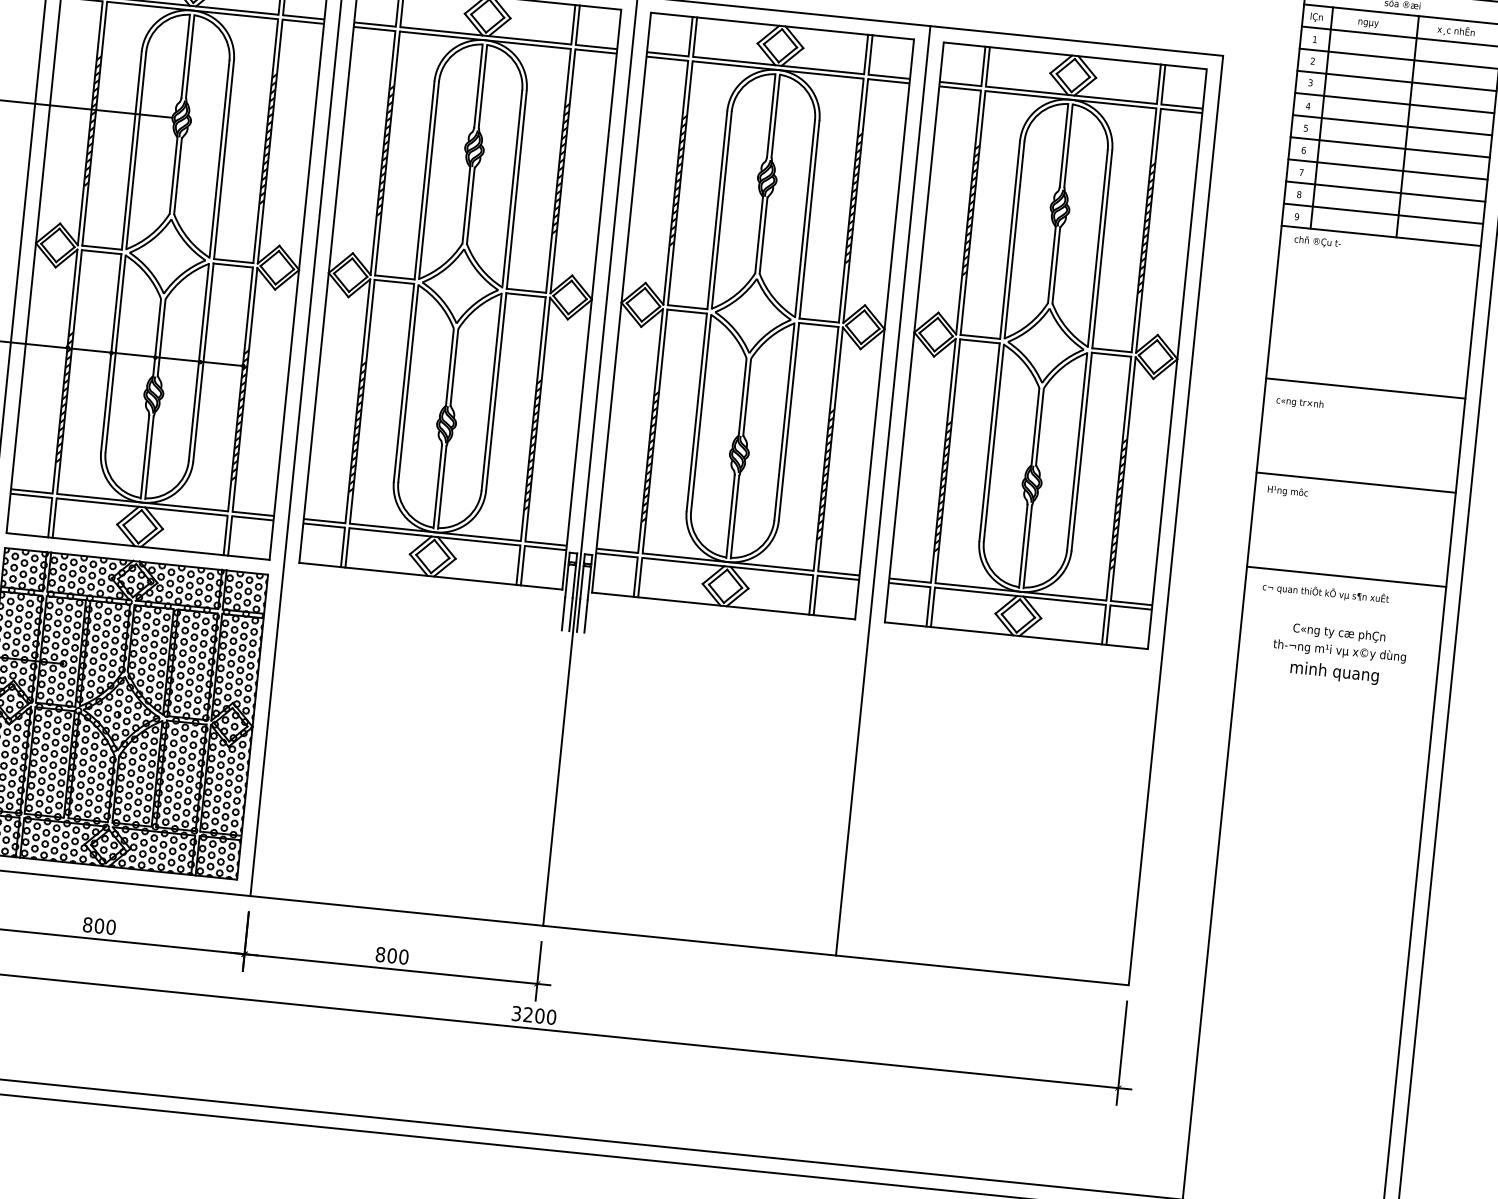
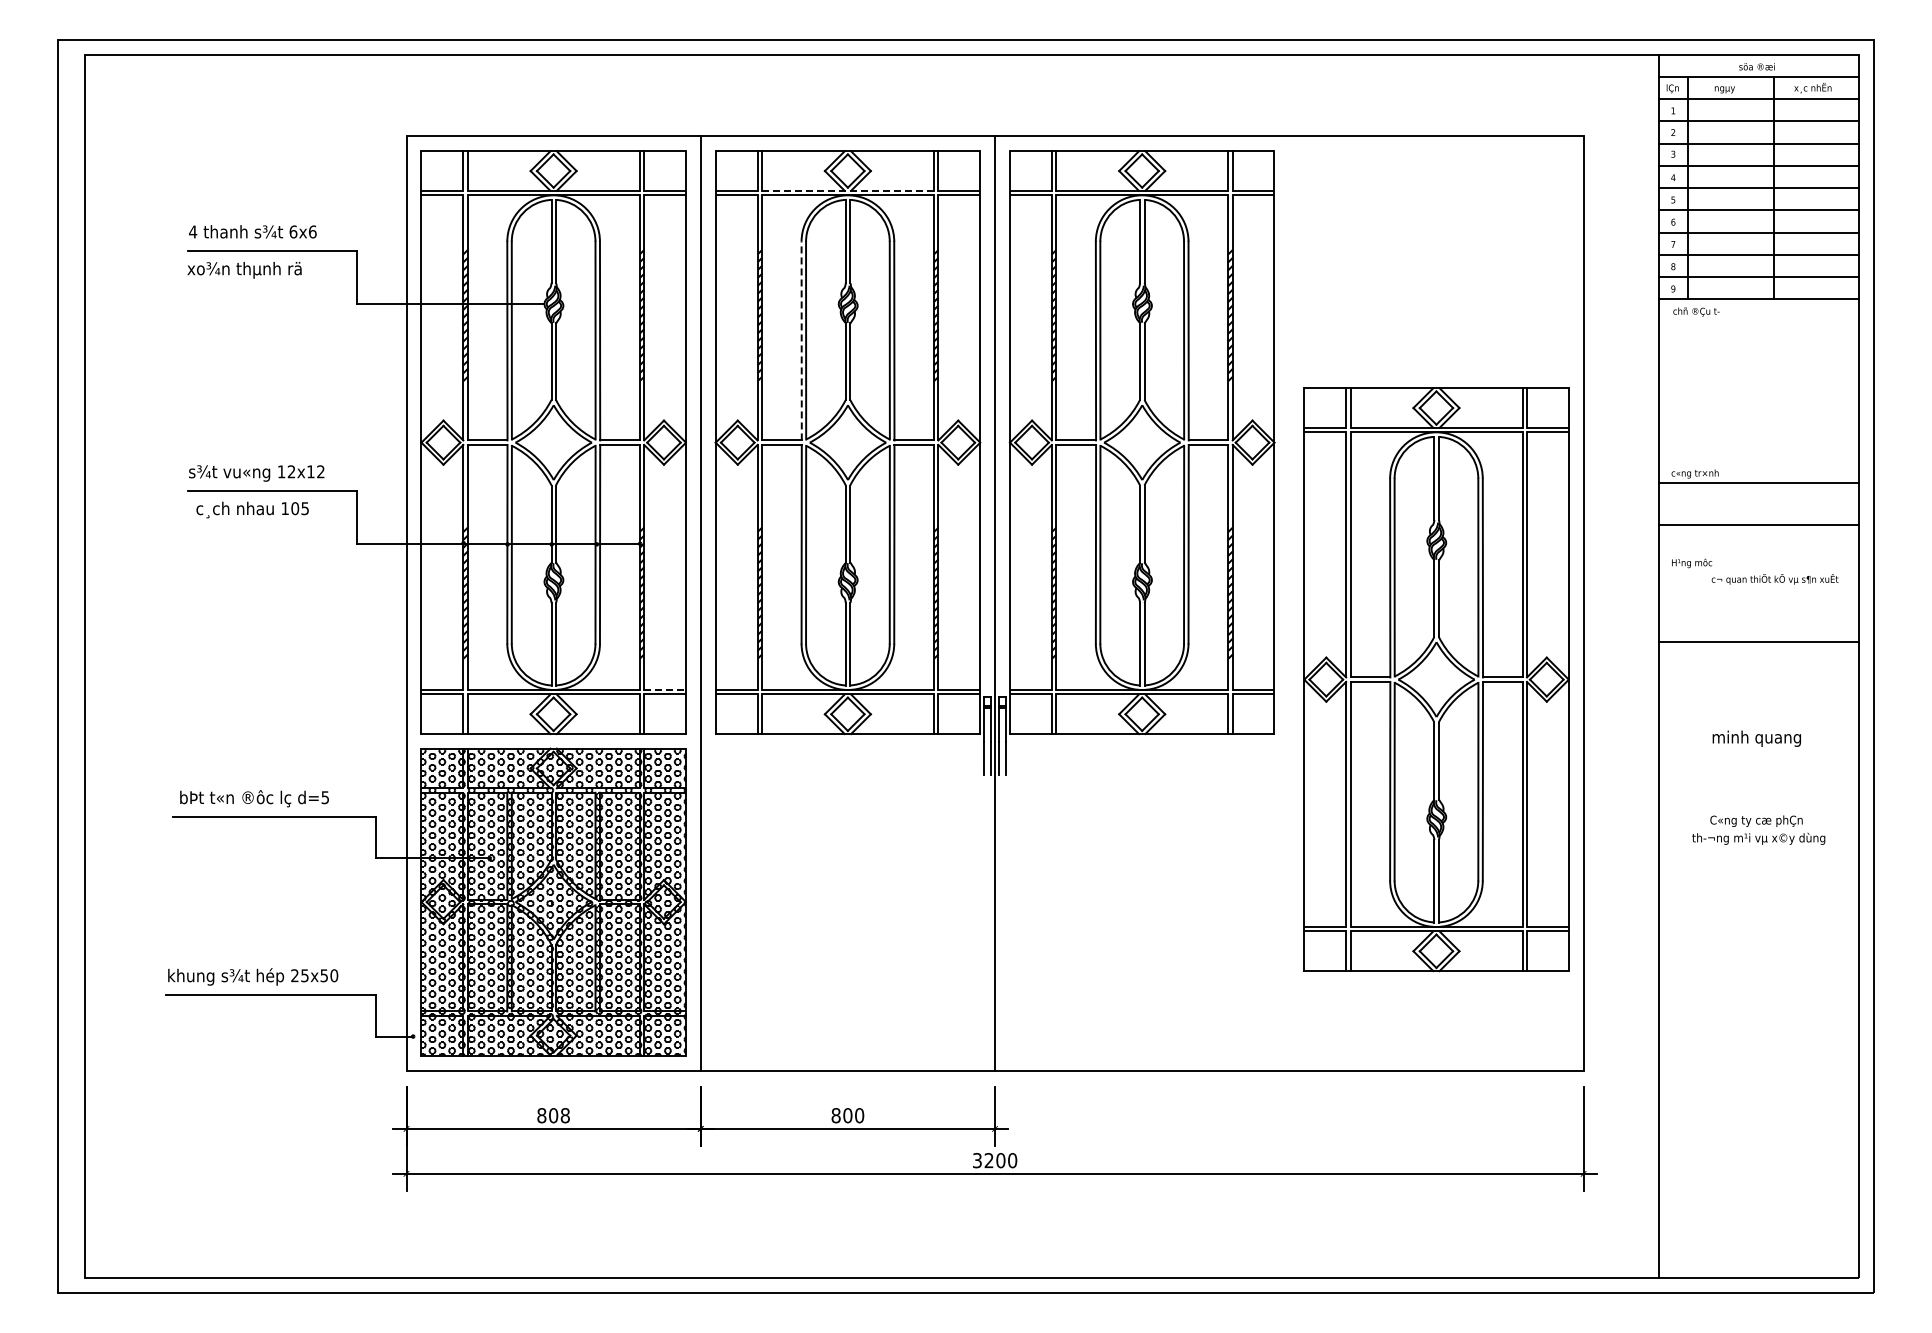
line: (486, 35) -> (848, 190), solid -> dashed
line: (424, 179) -> (801, 340), solid -> dashed
part: (1045, 345) -> (1436, 679), moved
line: (1365, 388) -> (1758, 524), moved
line: (1355, 482) -> (1758, 483), moved
line: (883, 490) -> (1289, 603), removed
line: (253, 513) -> (665, 689), solid -> dashed
text: (1325, 593) -> (1774, 579), moved
text: (1340, 641) -> (1758, 829), moved
text: (110, 927) -> (564, 1115), 800 -> 808

